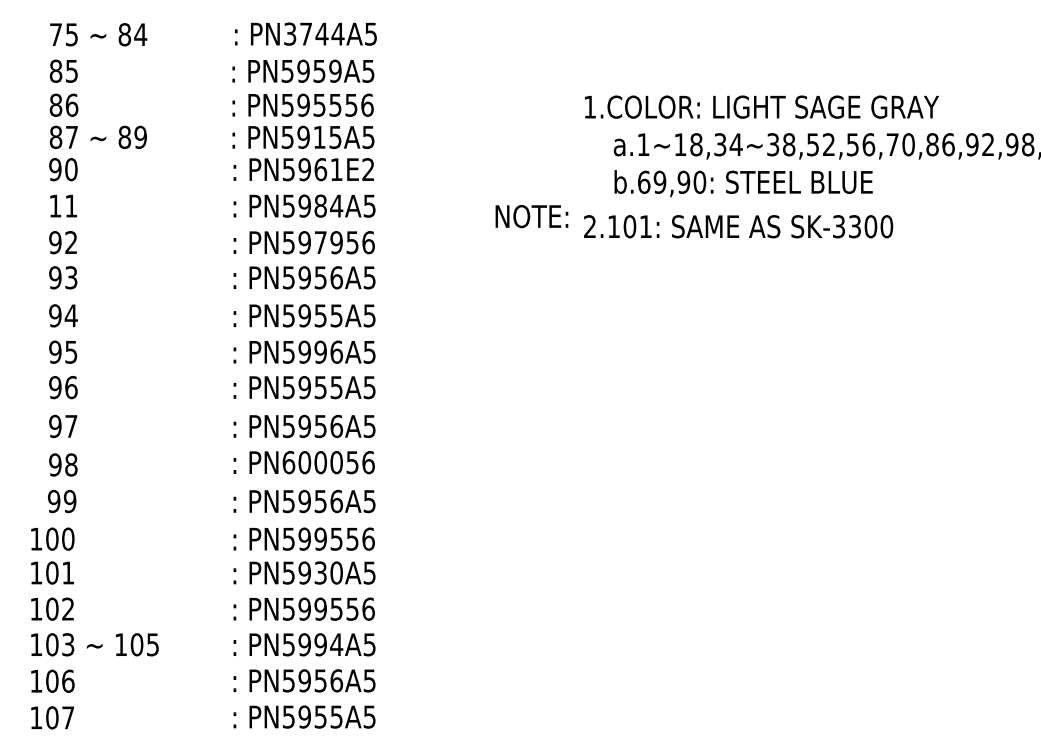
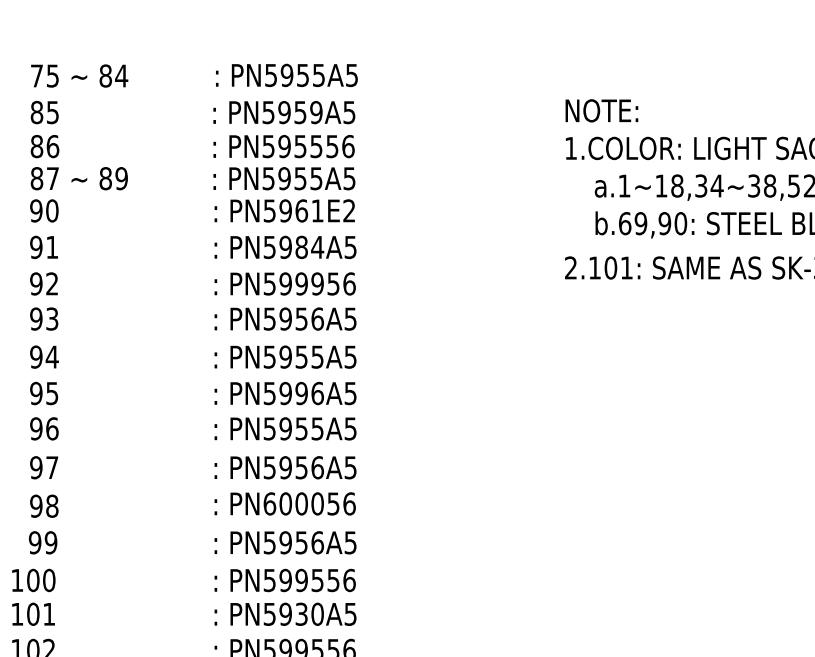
text: (314, 33) -> (295, 74), PN3744A5 -> PN5955A5
text: (319, 137) -> (300, 178), PN5915A5 -> PN5955A5
text: (55, 205) -> (36, 246), 11 -> 91
text: (531, 216) -> (601, 110), moved
text: (320, 242) -> (301, 283), PN597956 -> PN599956

